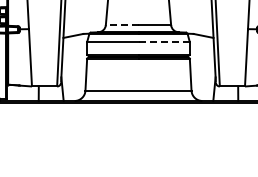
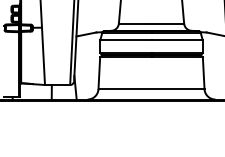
line: (121, 25) -> (134, 24), dashed -> solid
line: (164, 41) -> (177, 40), dashed -> solid

